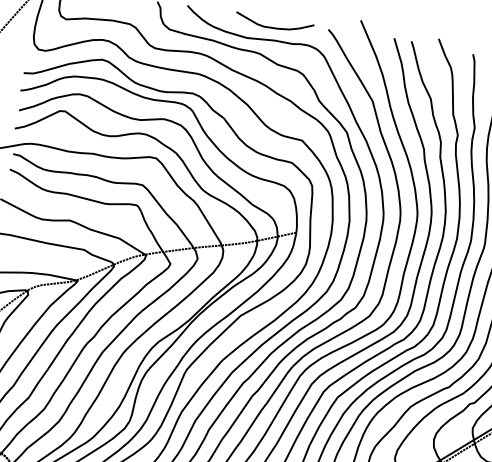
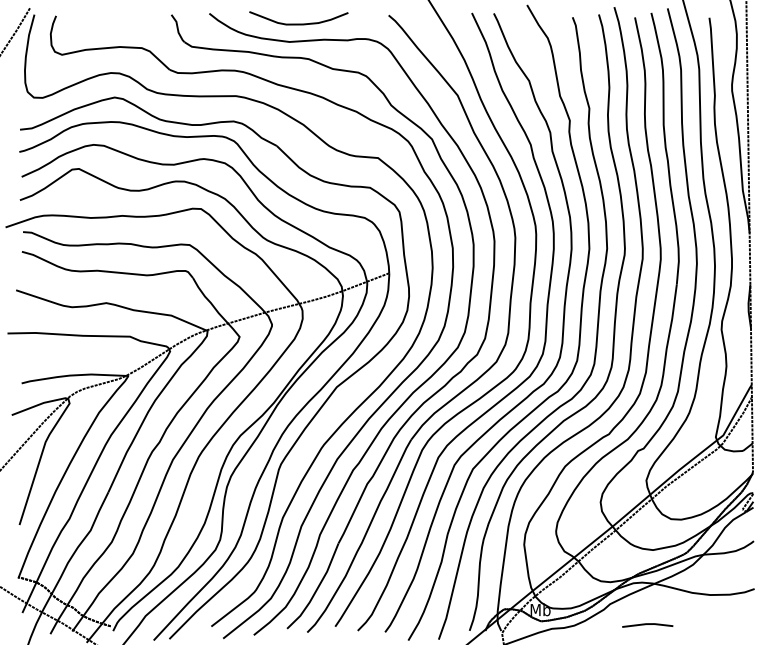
curve: (273, 27) -> (298, 23), moved

